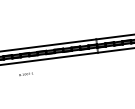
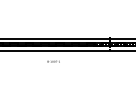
text: (25, 74) -> (53, 61), moved

